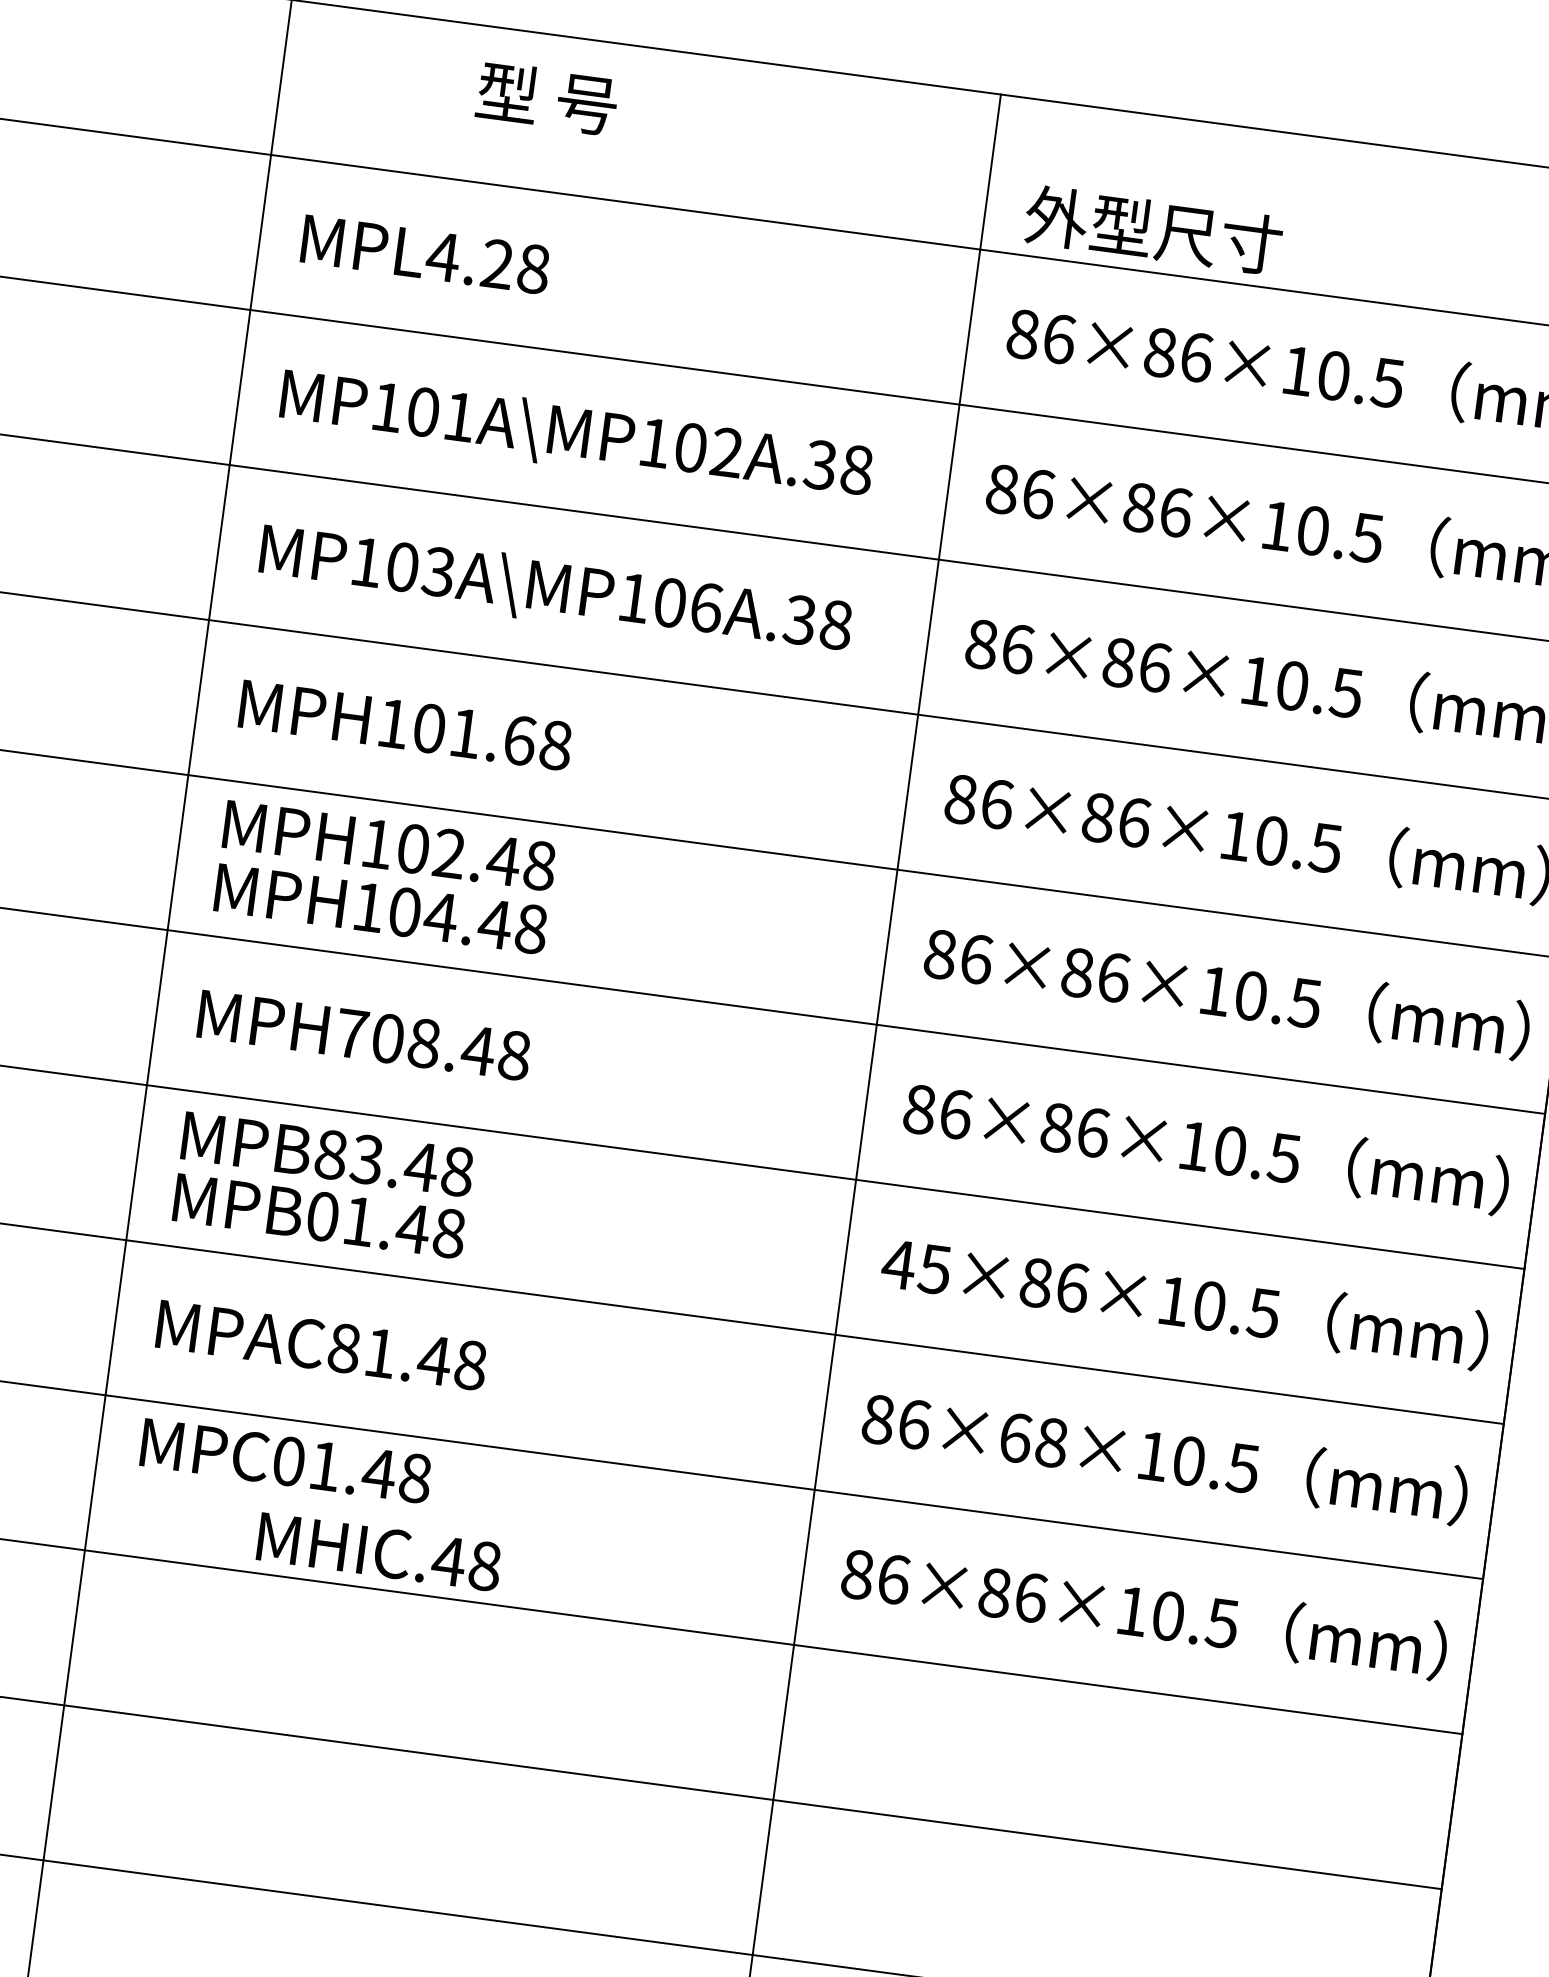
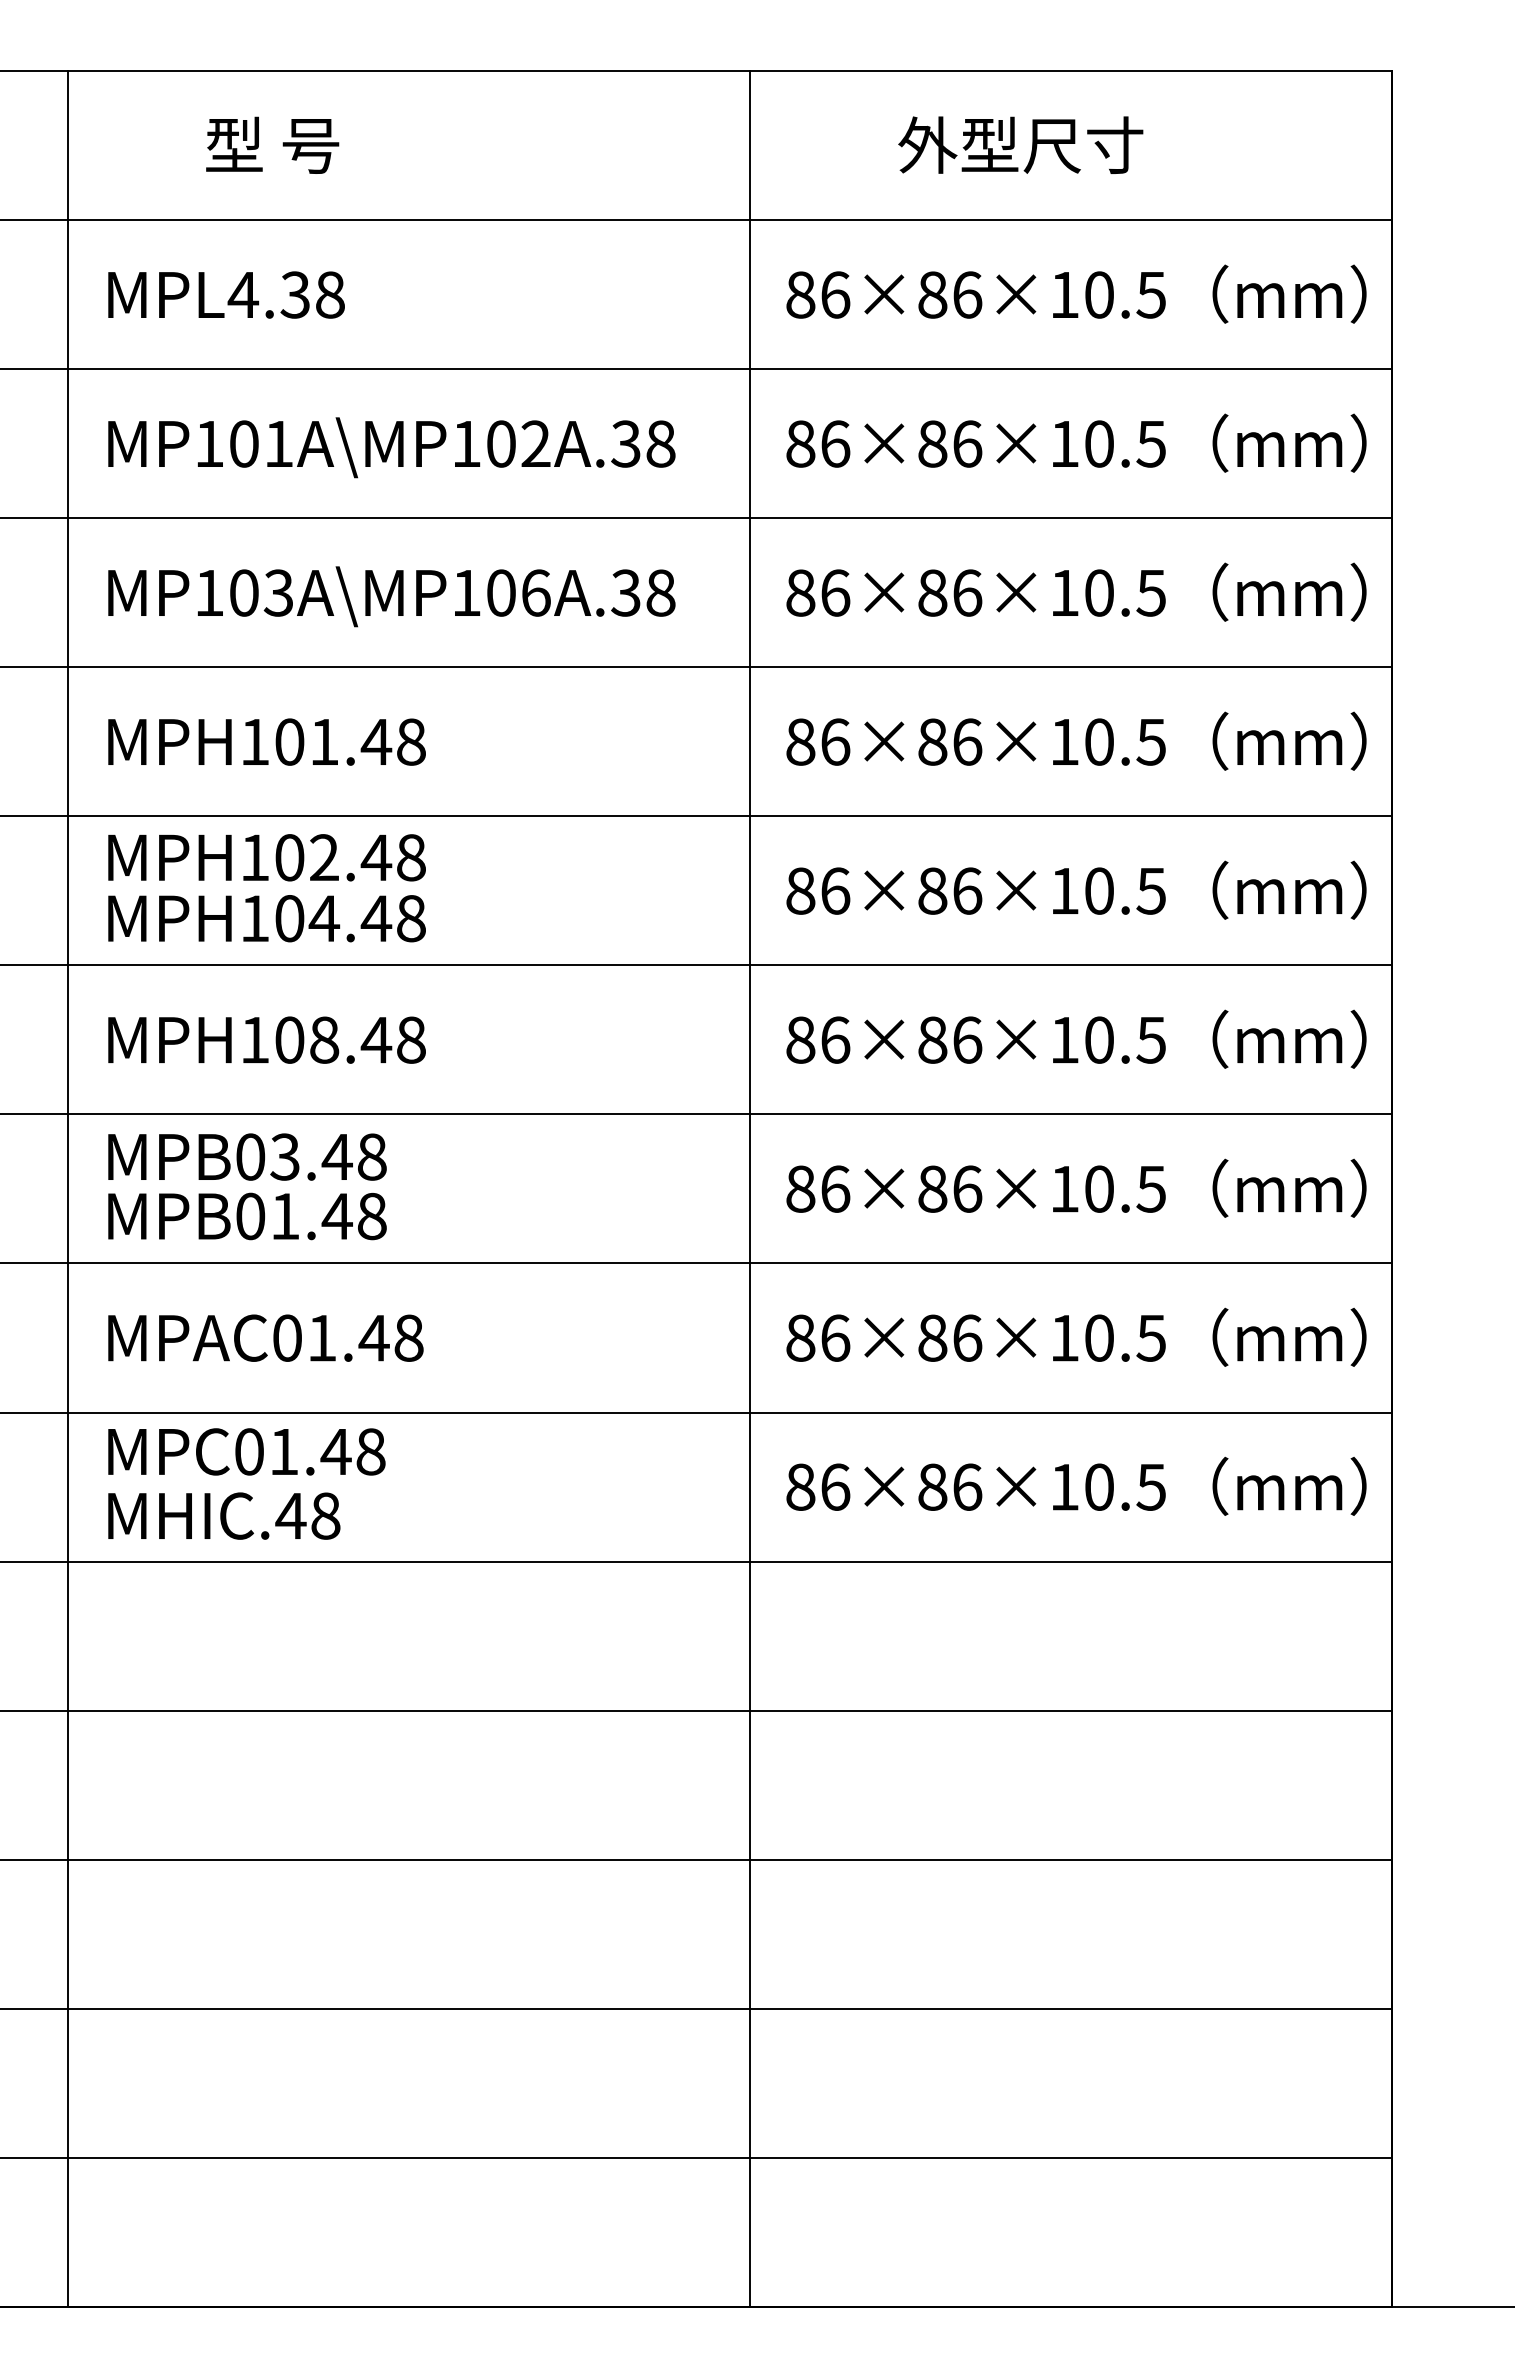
text: (547, 97) -> (272, 144), moved
text: (1153, 229) -> (1020, 144), moved
text: (496, 263) -> (294, 294), MPL4.28 -> MPL4.38
text: (519, 740) -> (376, 741), MPH101.68 -> MPH101.48
text: (352, 1034) -> (255, 1040), MPH708.48 -> MPH108.48
text: (331, 1154) -> (250, 1156), MPB83.48 -> MPB03.48
text: (916, 1266) -> (817, 1188), 45×86×10.5 -> 86×86×10.5
text: (344, 1347) -> (287, 1337), MPAC81.48 -> MPAC01.48
text: (1034, 1439) -> (950, 1337), 86×68×10.5 -> 86×86×10.5
text: (379, 1551) -> (224, 1515), moved

